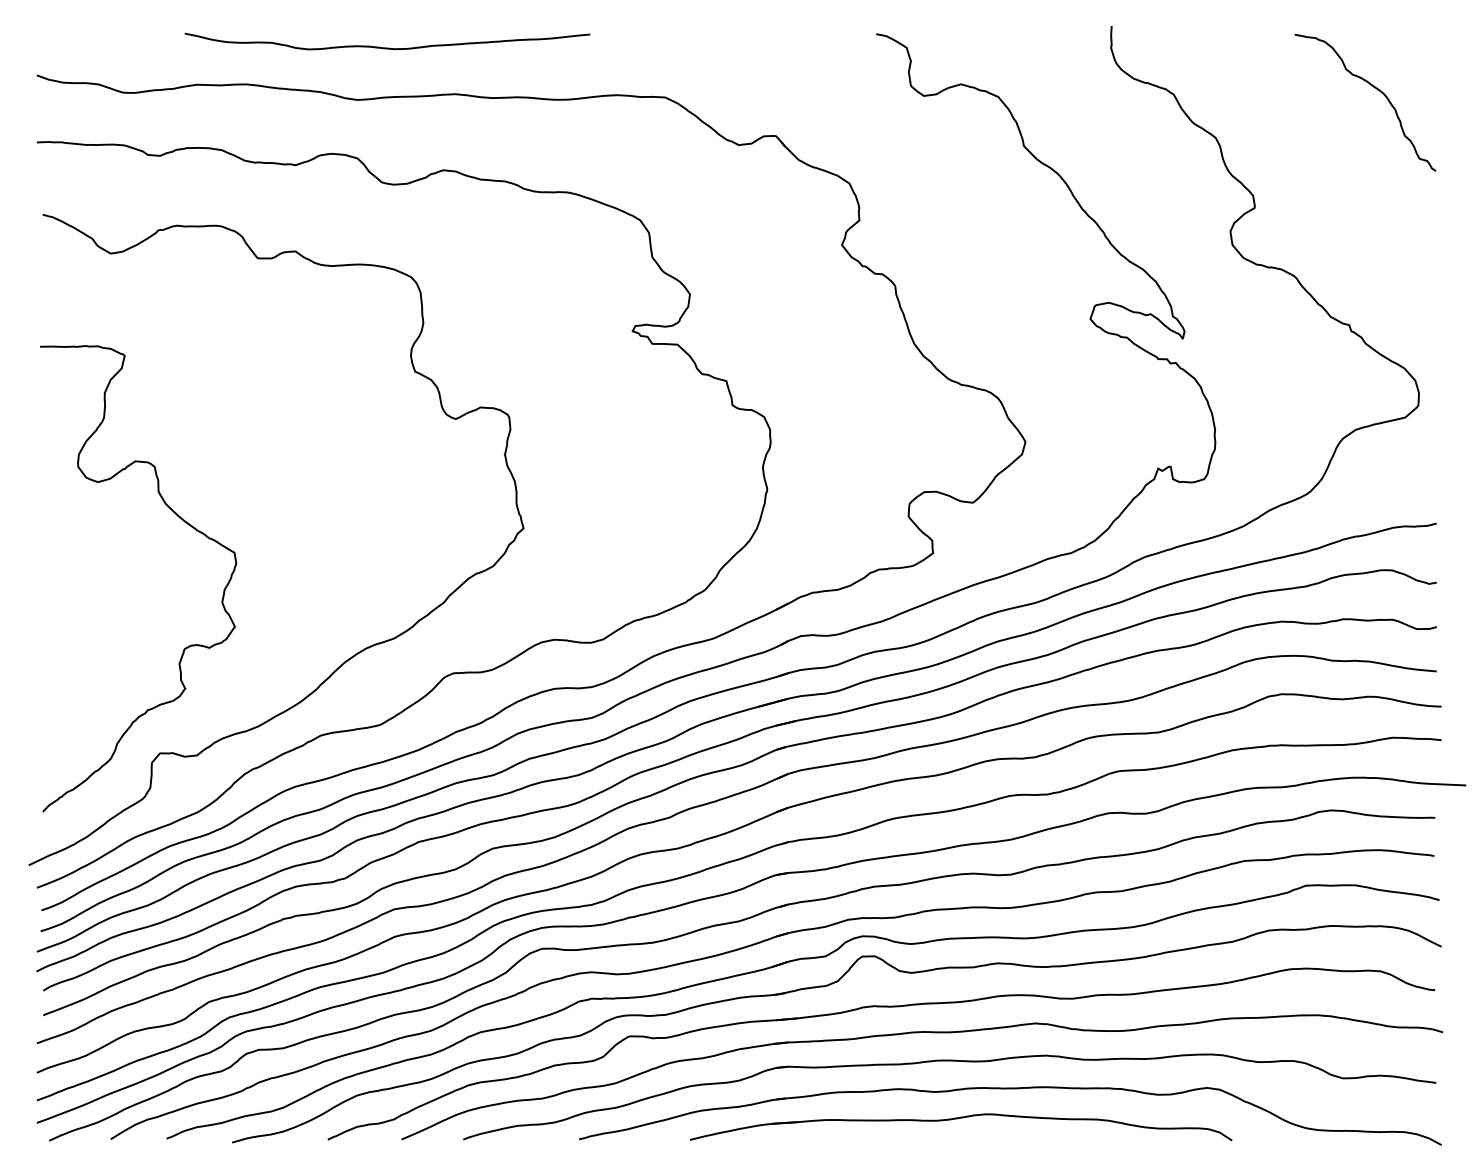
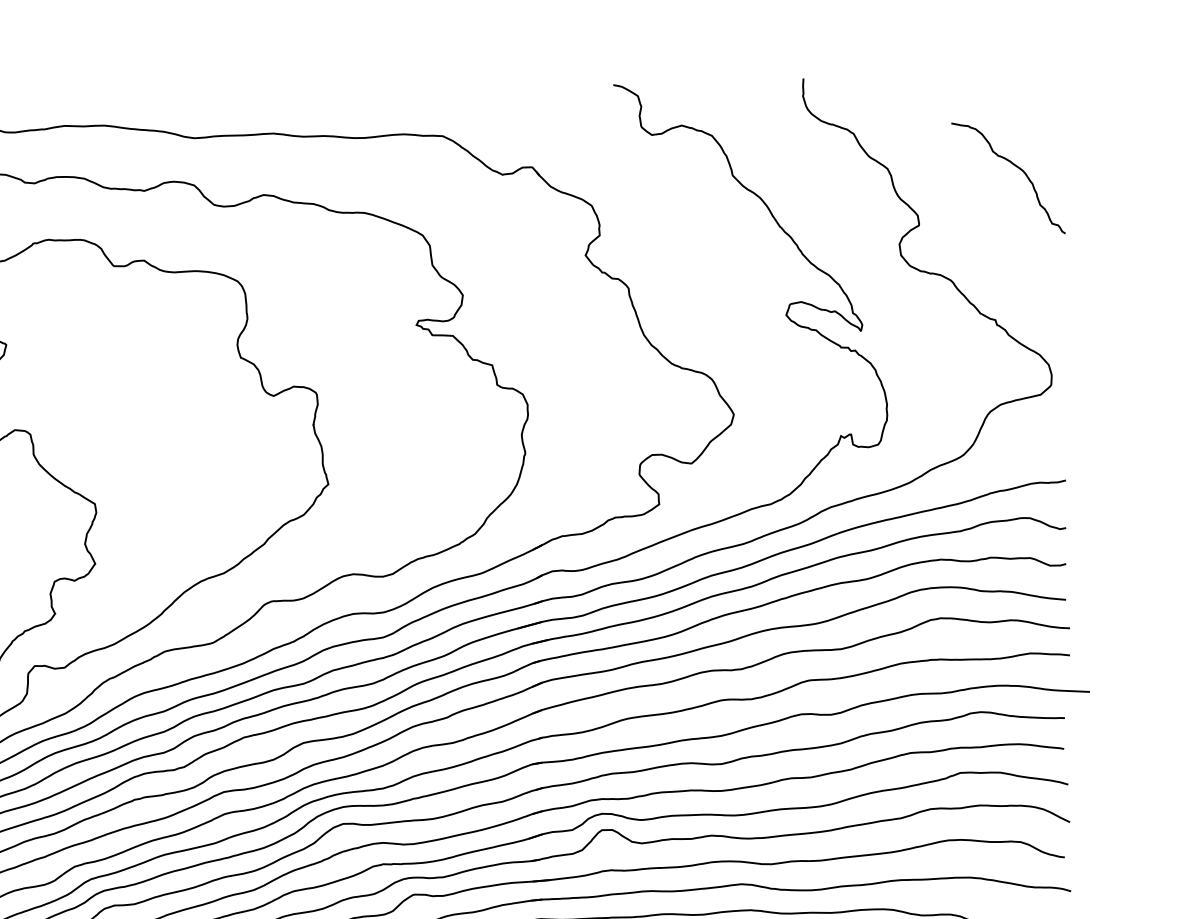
curve: (387, 47) -> (218, 95), removed
curve: (1374, 88) -> (1015, 166), moved

